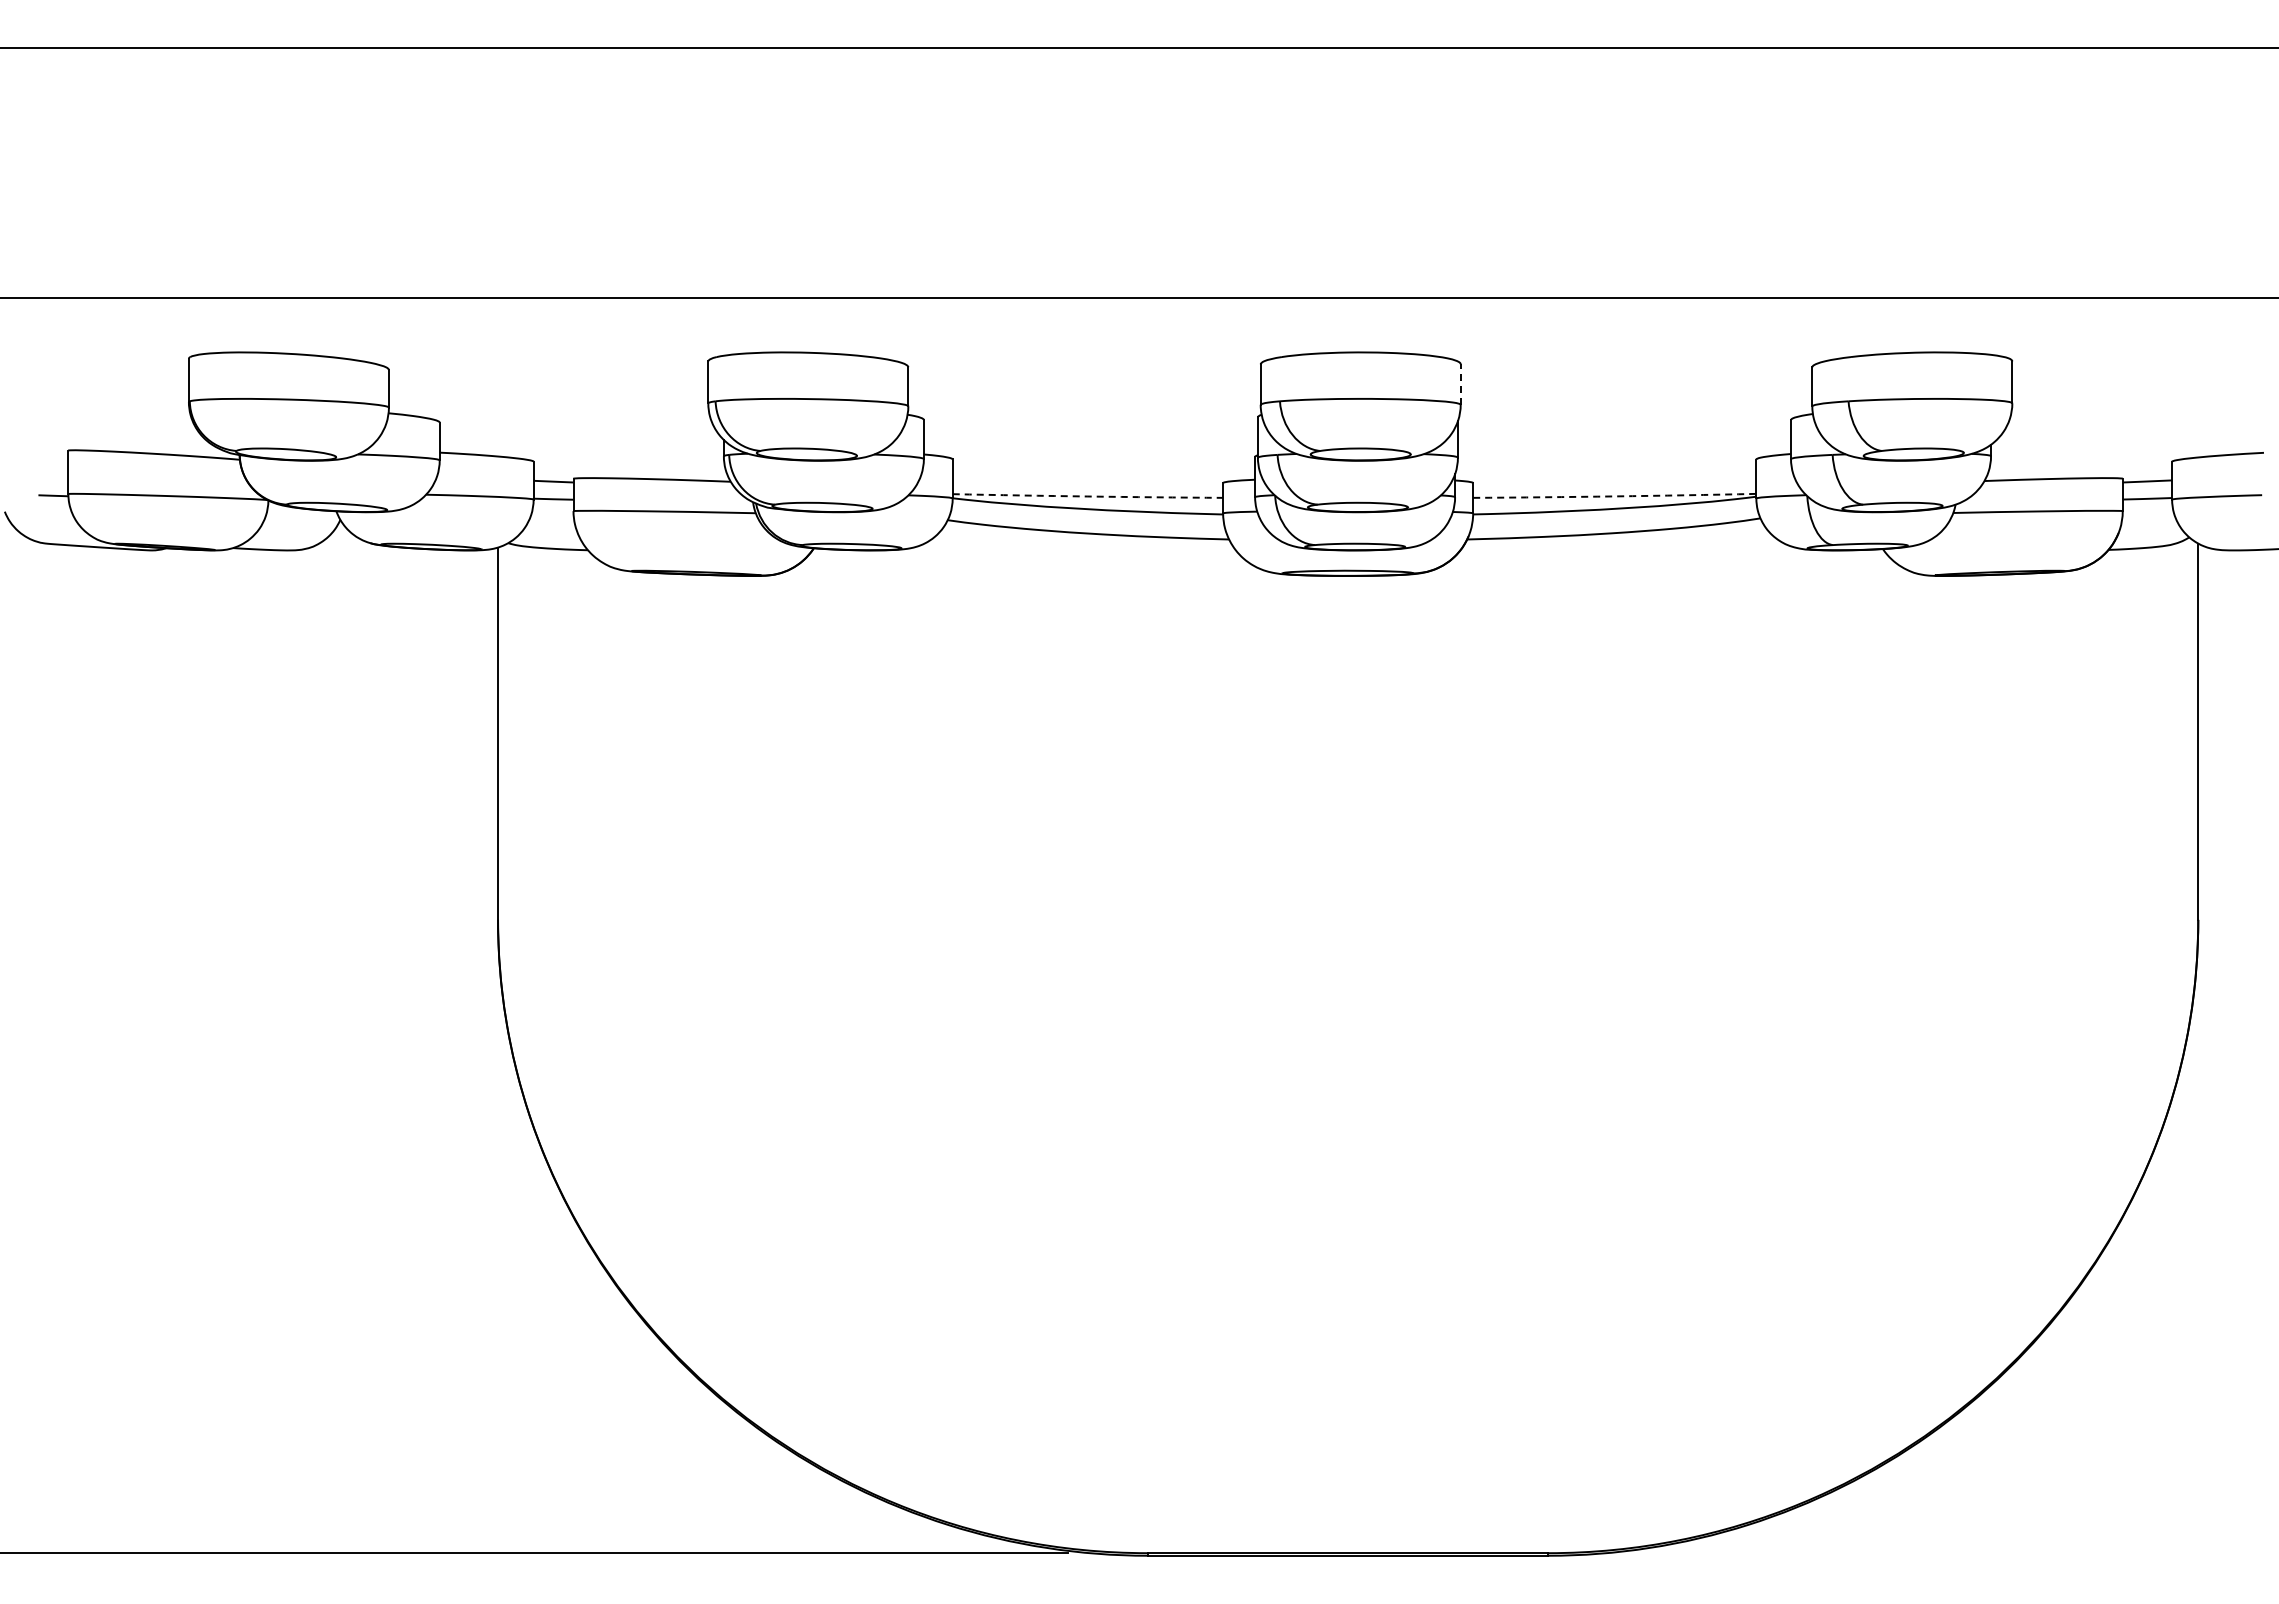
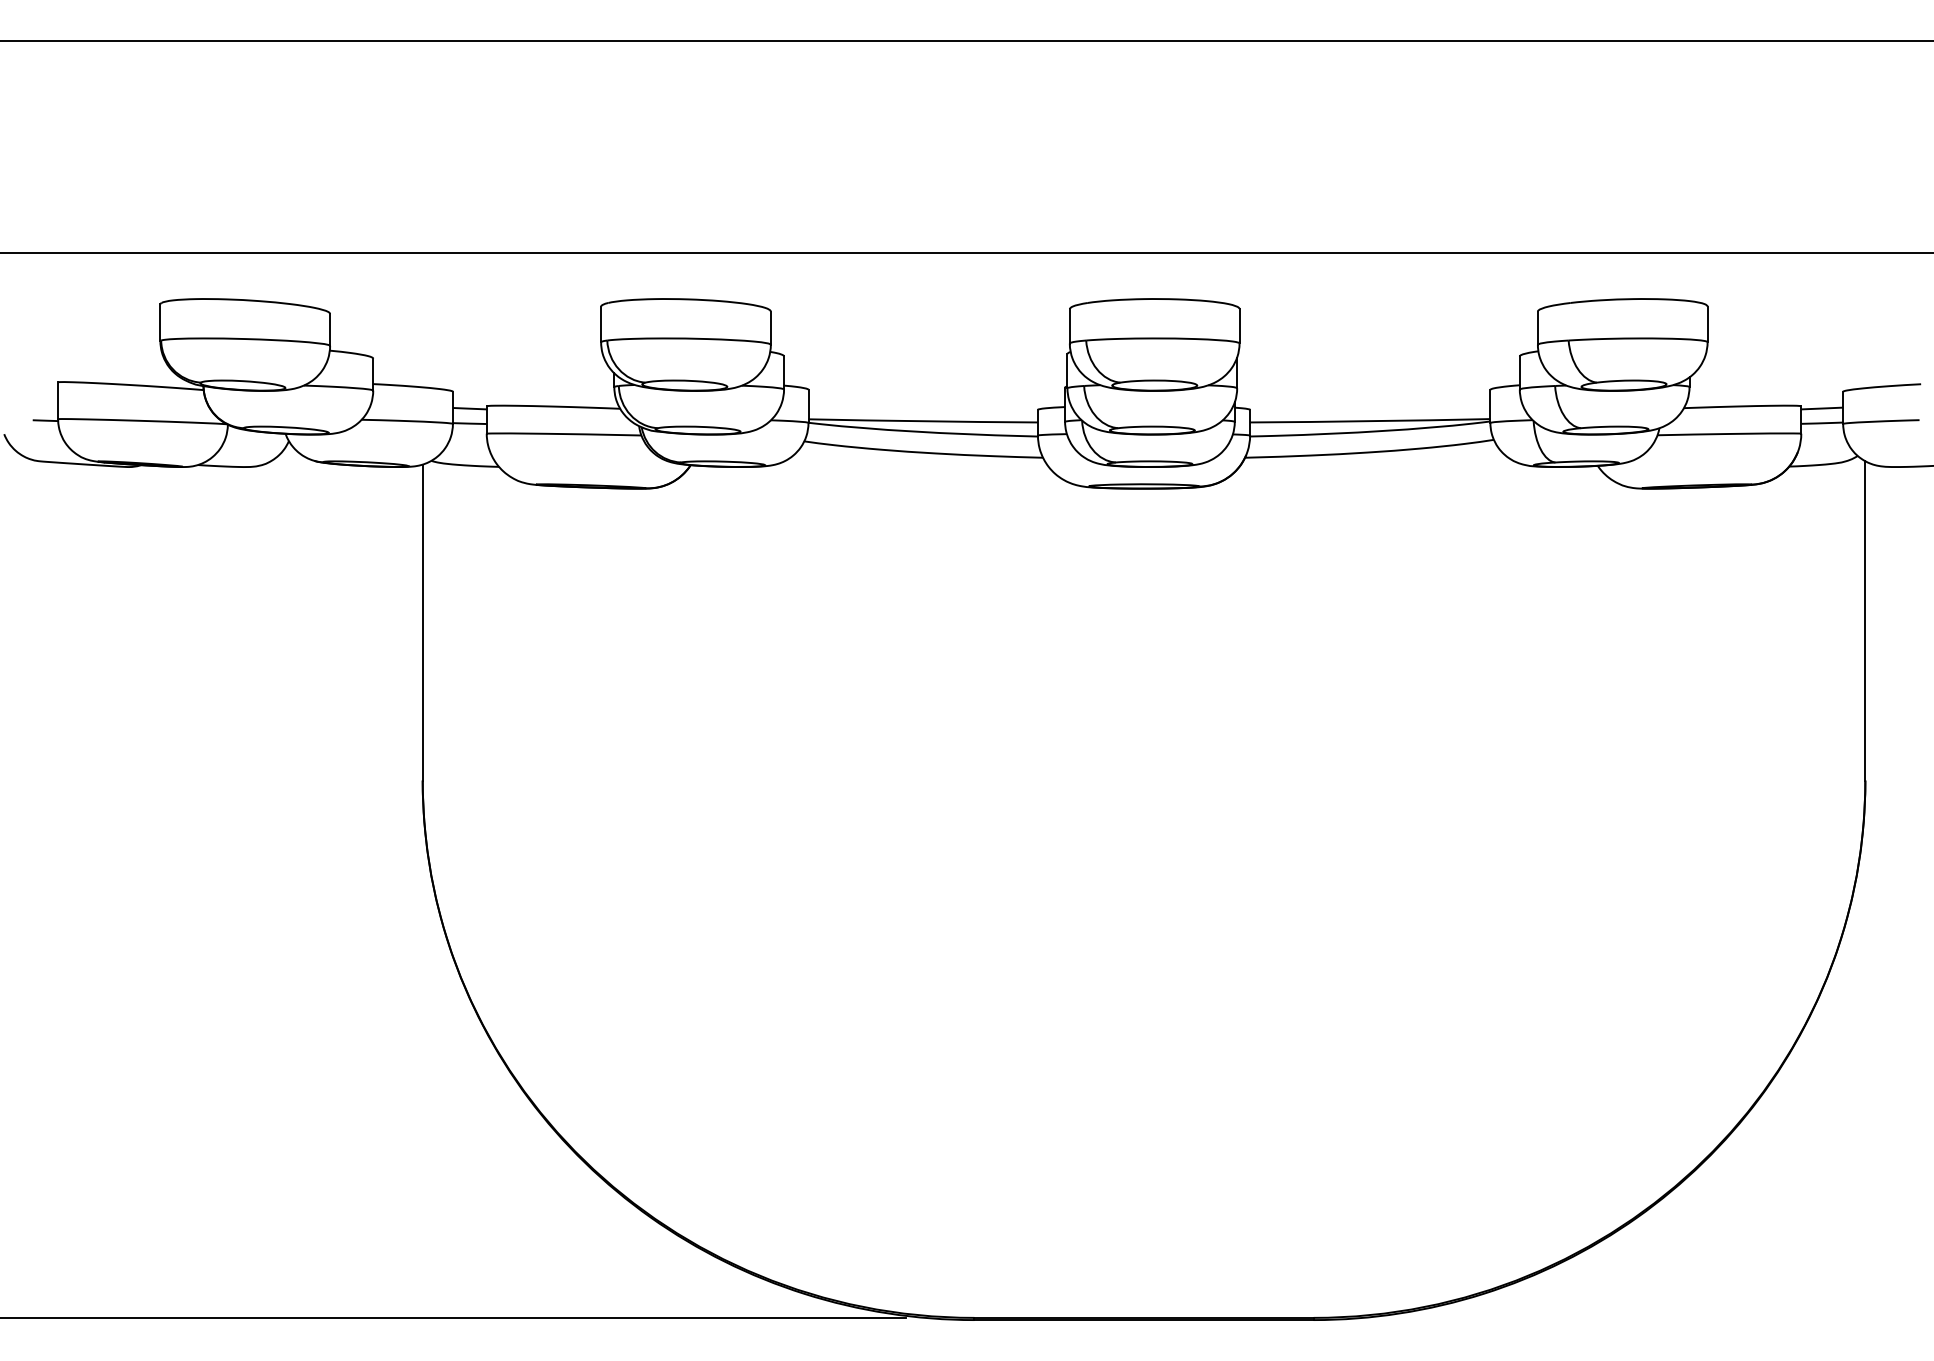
line: (1460, 384) -> (1239, 326), dashed -> solid
arc: (1087, 496) -> (922, 421), dashed -> solid
arc: (1614, 496) -> (1370, 421), dashed -> solid

